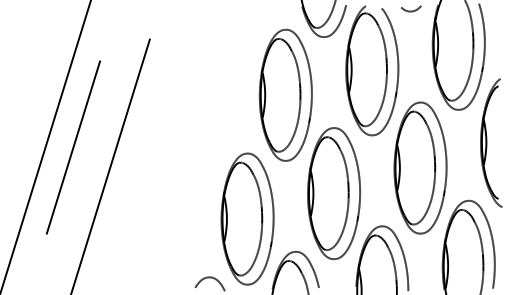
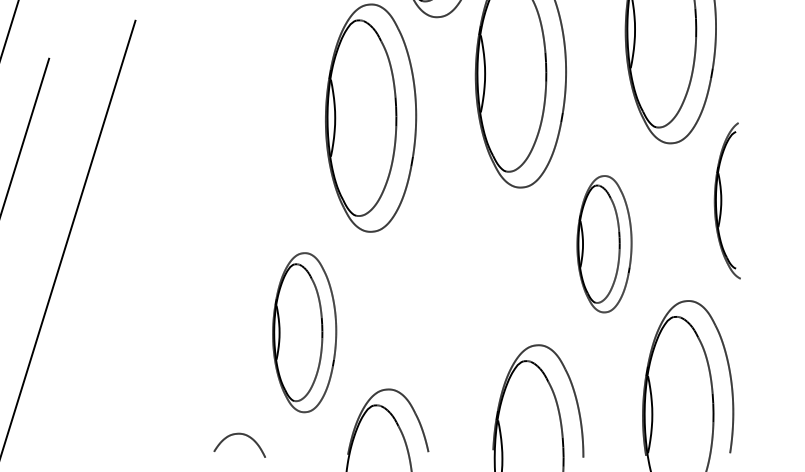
part: (491, 142) -> (727, 199), size x0.7
part: (420, 167) -> (604, 243), size x0.6
part: (333, 193) -> (453, 288), removed
part: (247, 218) -> (304, 331), size x0.7

